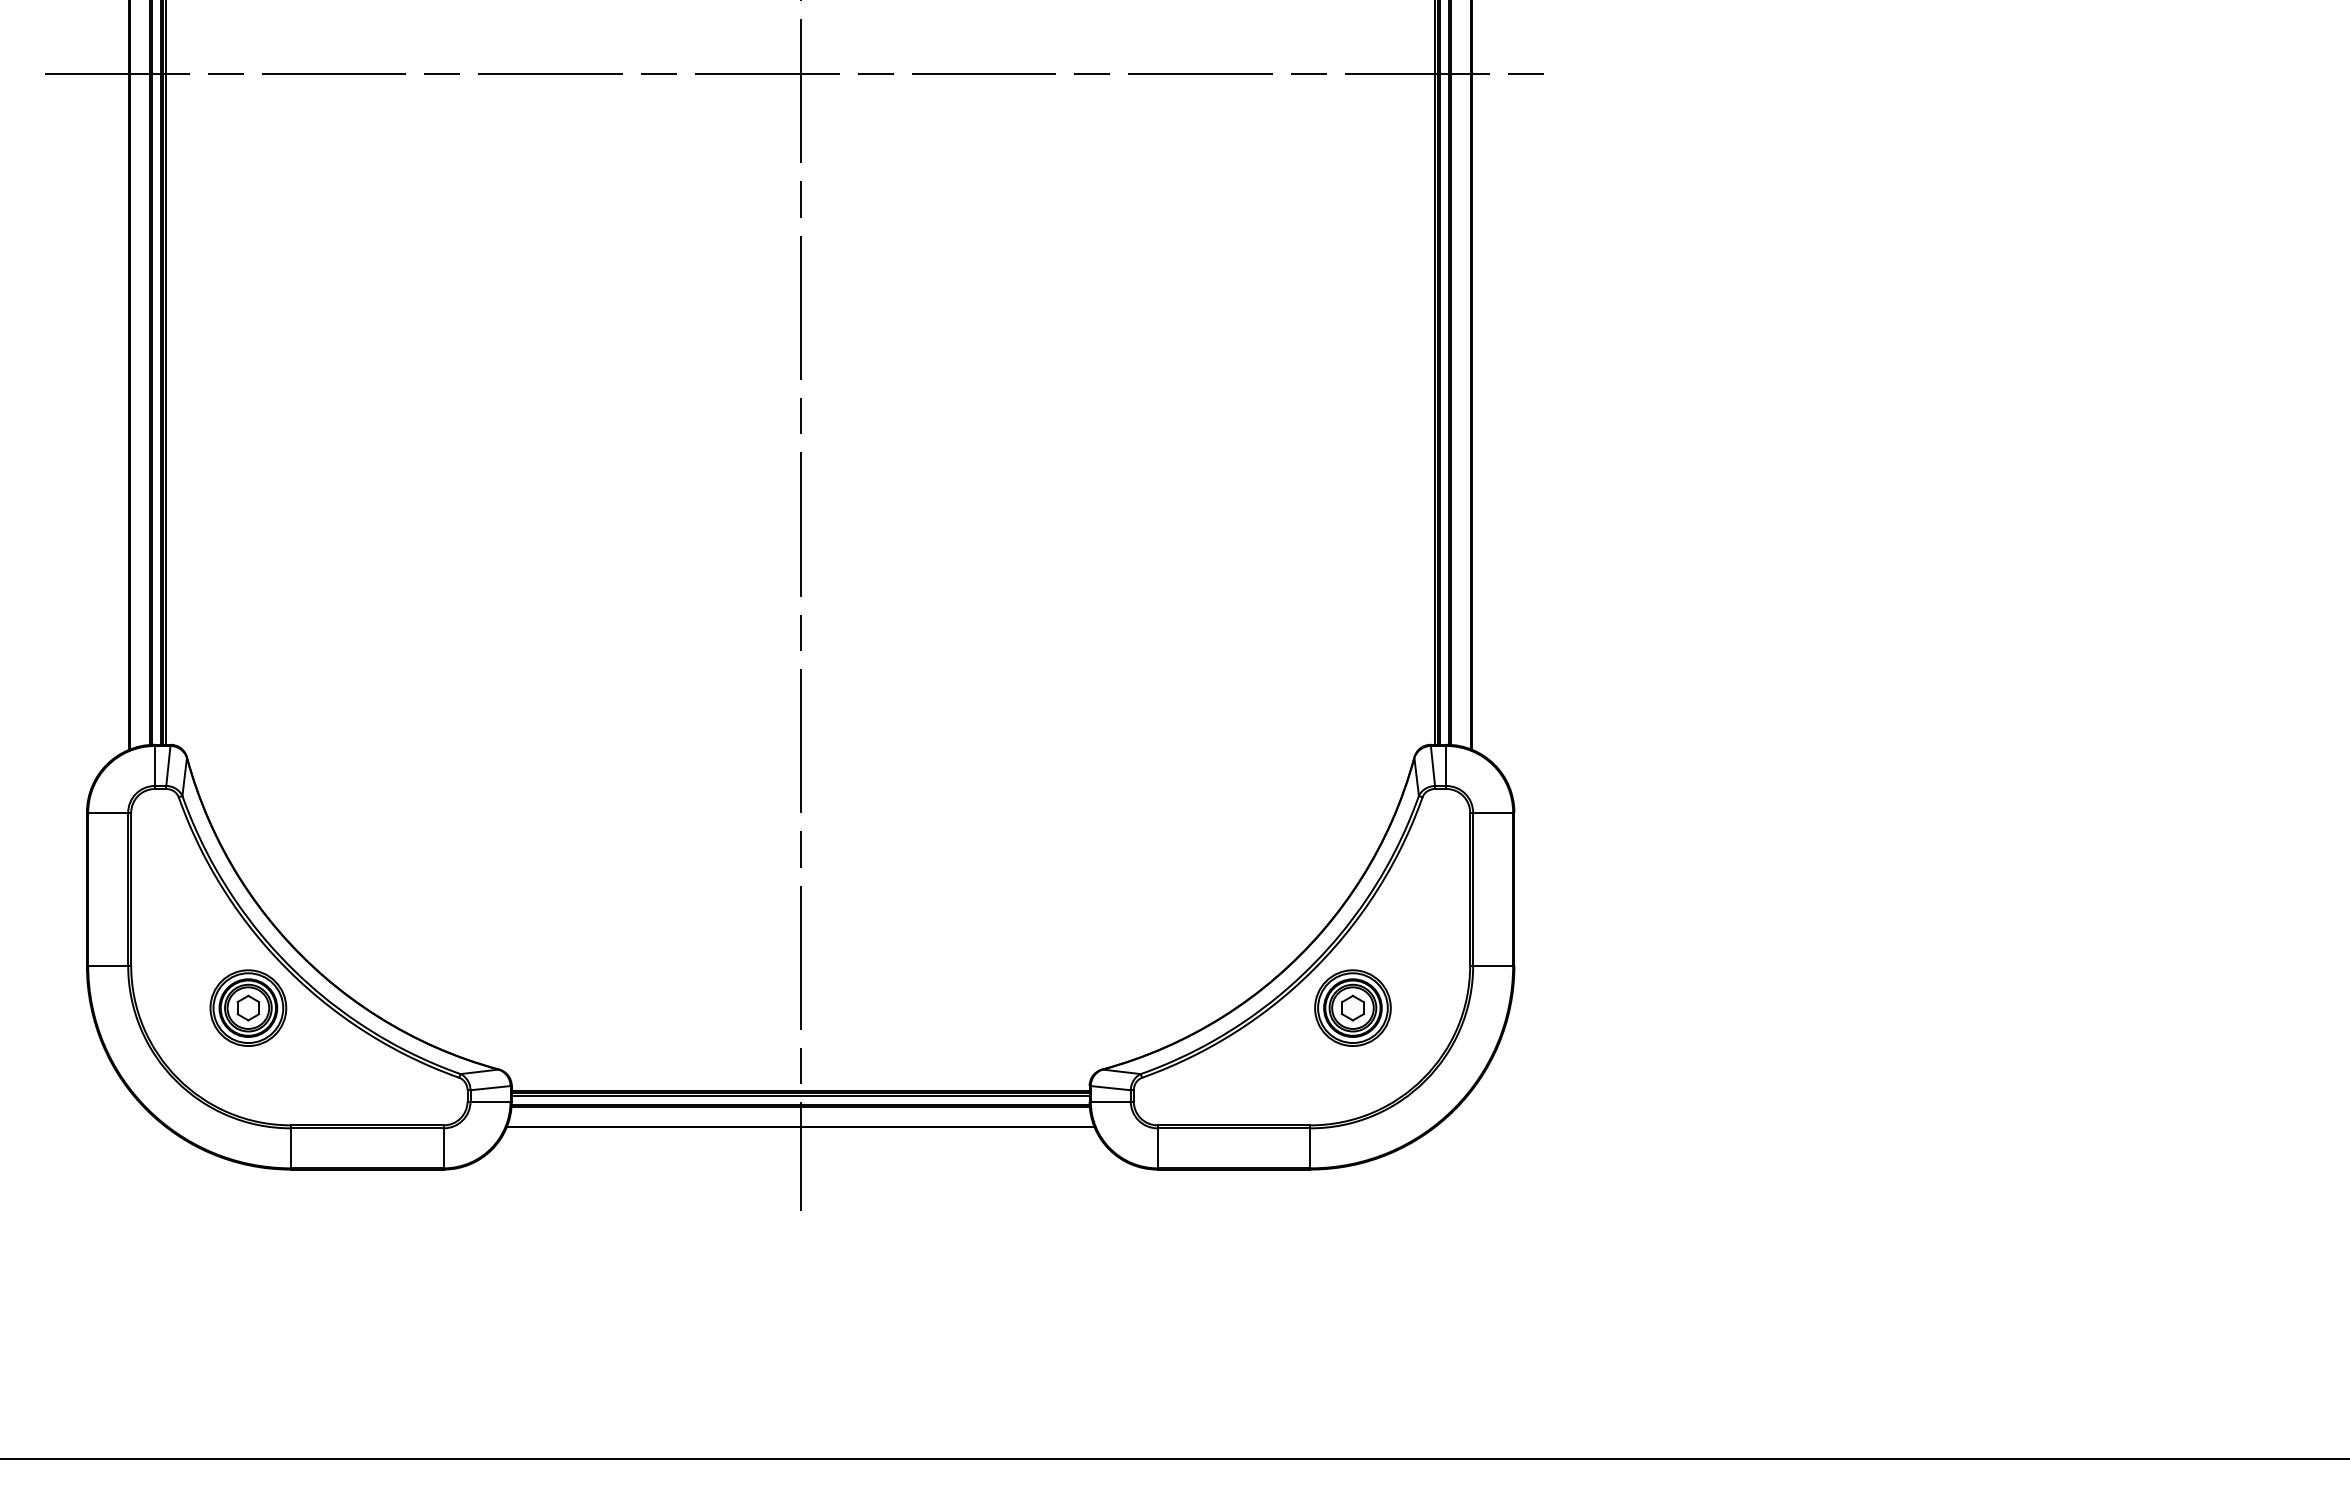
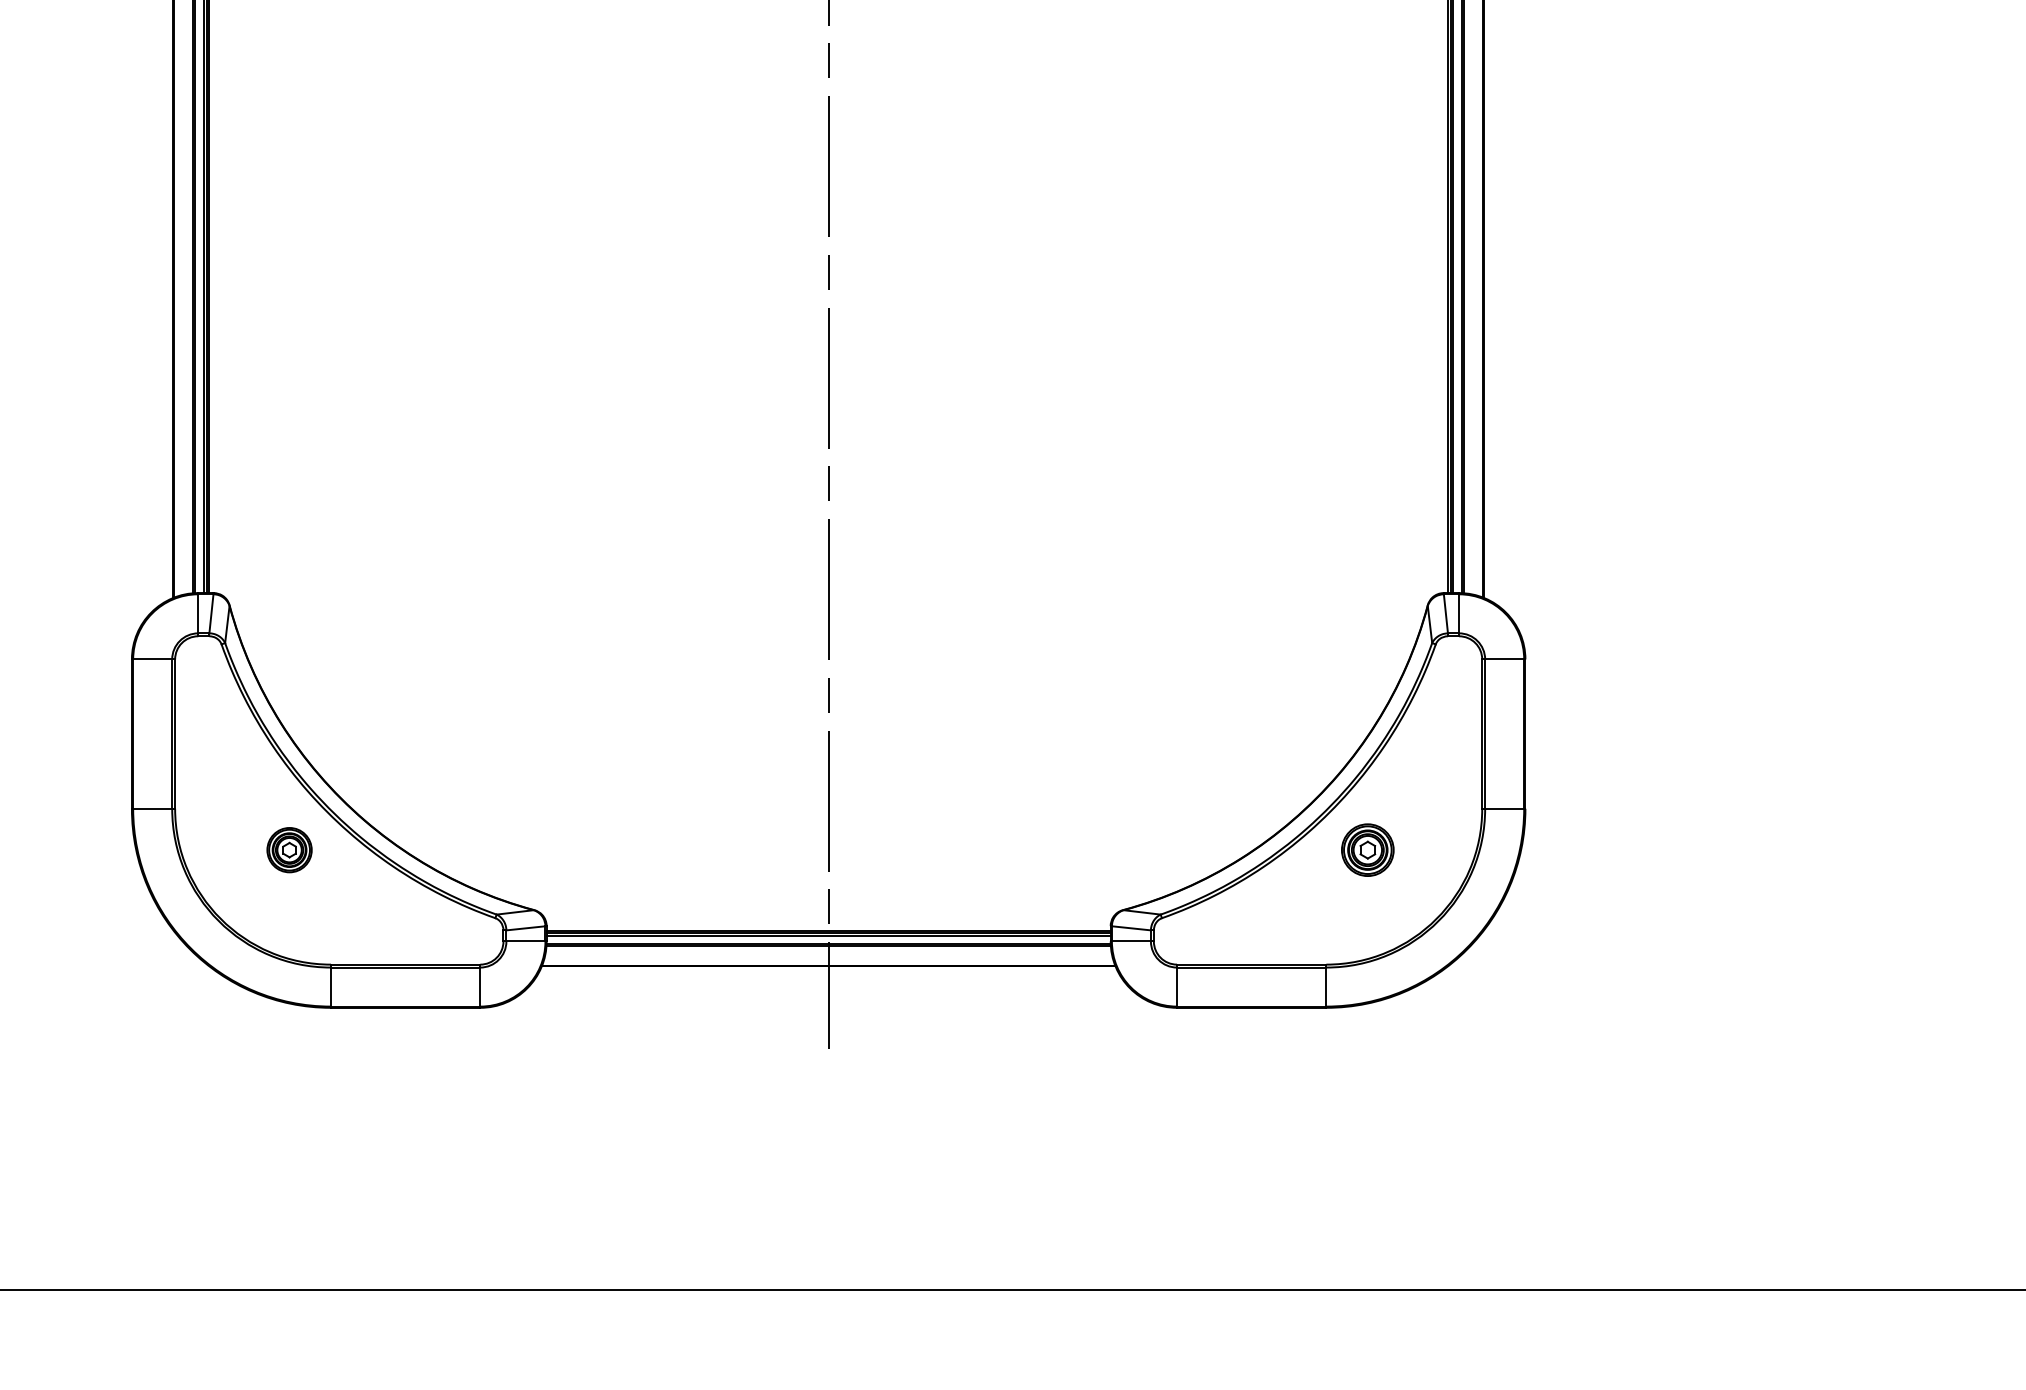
part: (248, 1007) -> (289, 849), size x0.6
part: (1352, 1007) -> (1367, 849), size x0.7

